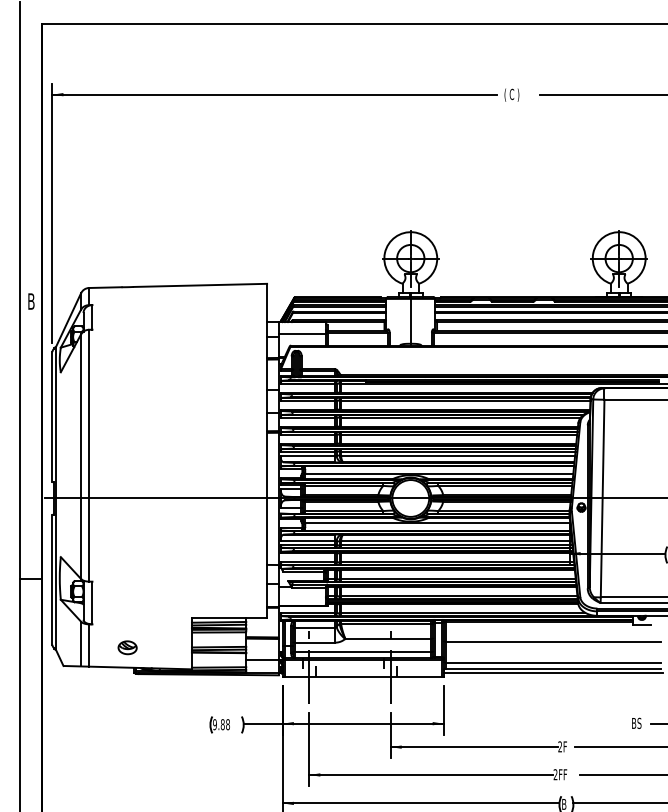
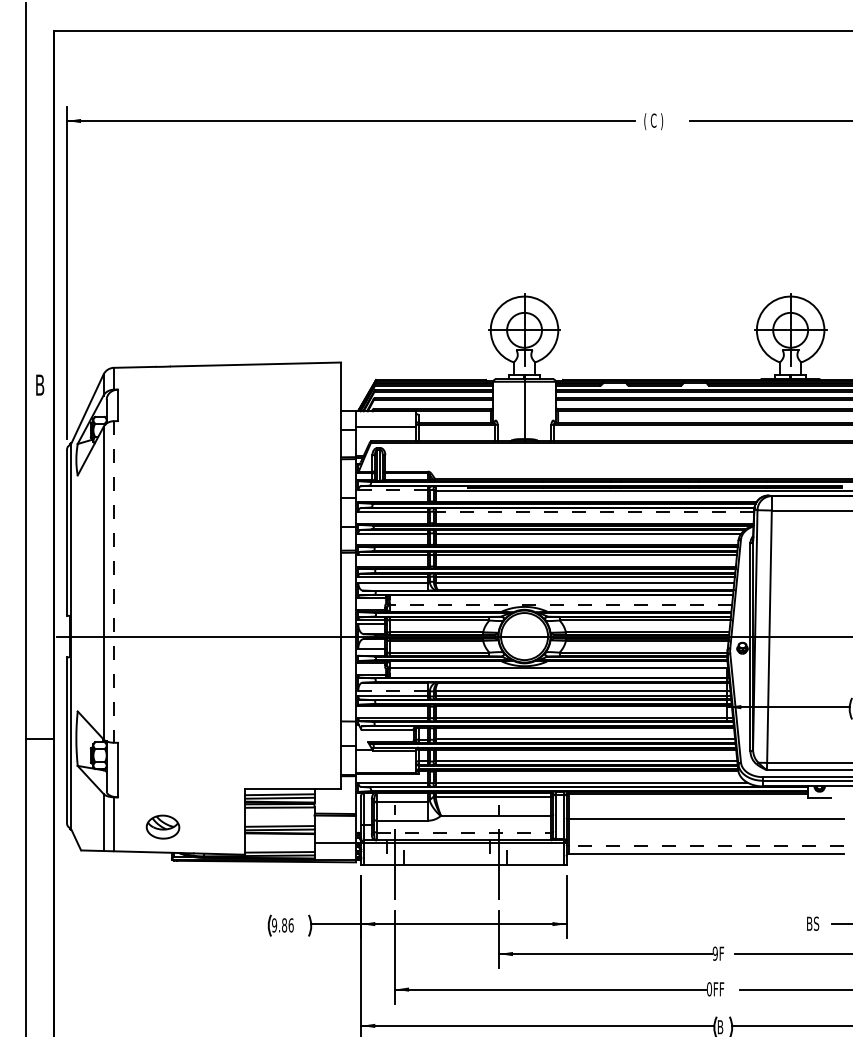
line: (308, 384) -> (393, 490), solid -> dashed
line: (465, 401) -> (594, 512), solid -> dashed
line: (88, 455) -> (113, 581), solid -> dashed
line: (438, 474) -> (560, 605), solid -> dashed
line: (308, 540) -> (393, 690), solid -> dashed
part: (127, 648) -> (162, 827), size x1.4
line: (363, 651) -> (464, 832), solid -> dashed
line: (553, 662) -> (706, 846), solid -> dashed
line: (553, 673) -> (706, 859), removed
text: (227, 724) -> (290, 925), 9.88 -> 9.86
text: (559, 746) -> (714, 953), 2F -> 9F
text: (555, 774) -> (709, 989), 2FF -> 0FF

